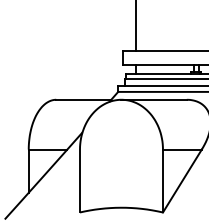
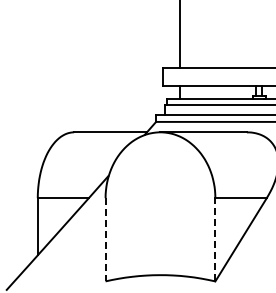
line: (79, 180) -> (105, 239), solid -> dashed
line: (163, 180) -> (215, 239), solid -> dashed

